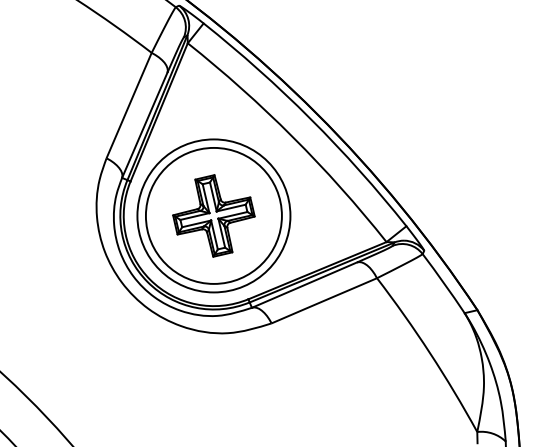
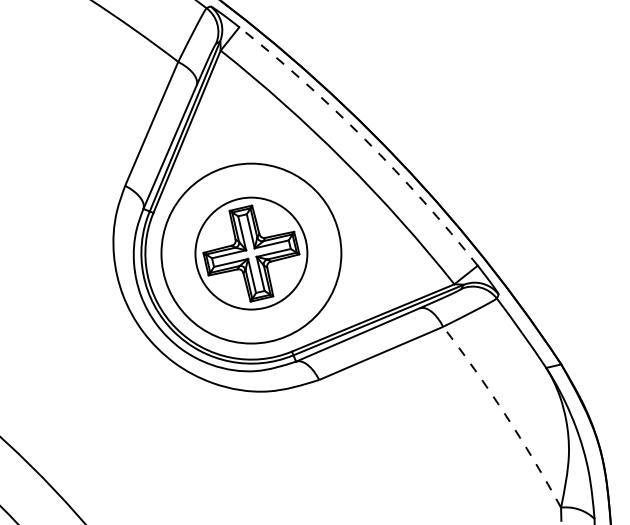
arc: (310, 118) -> (365, 139), solid -> dashed
circle: (213, 215) -> (251, 253), size x0.7
arc: (430, 352) -> (505, 414), solid -> dashed

